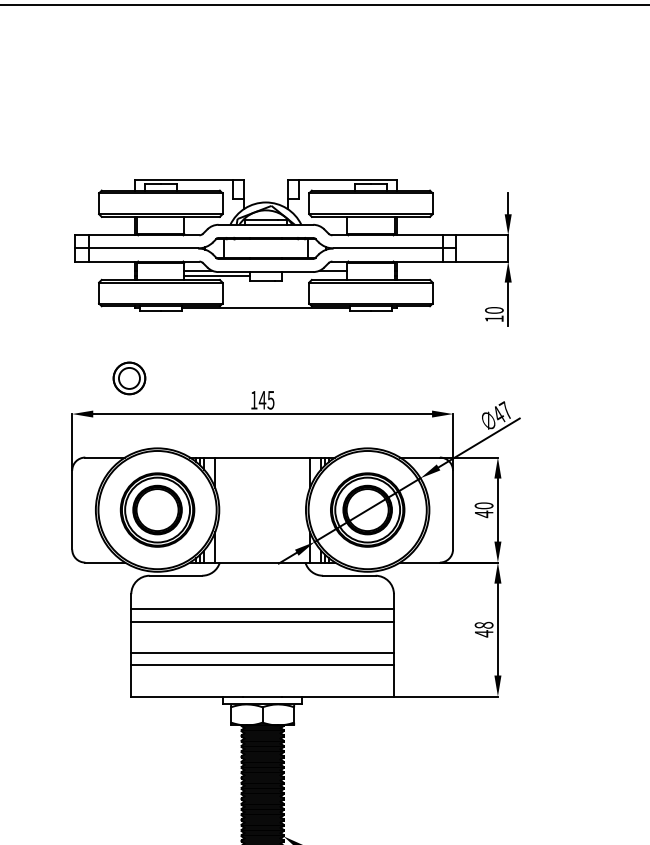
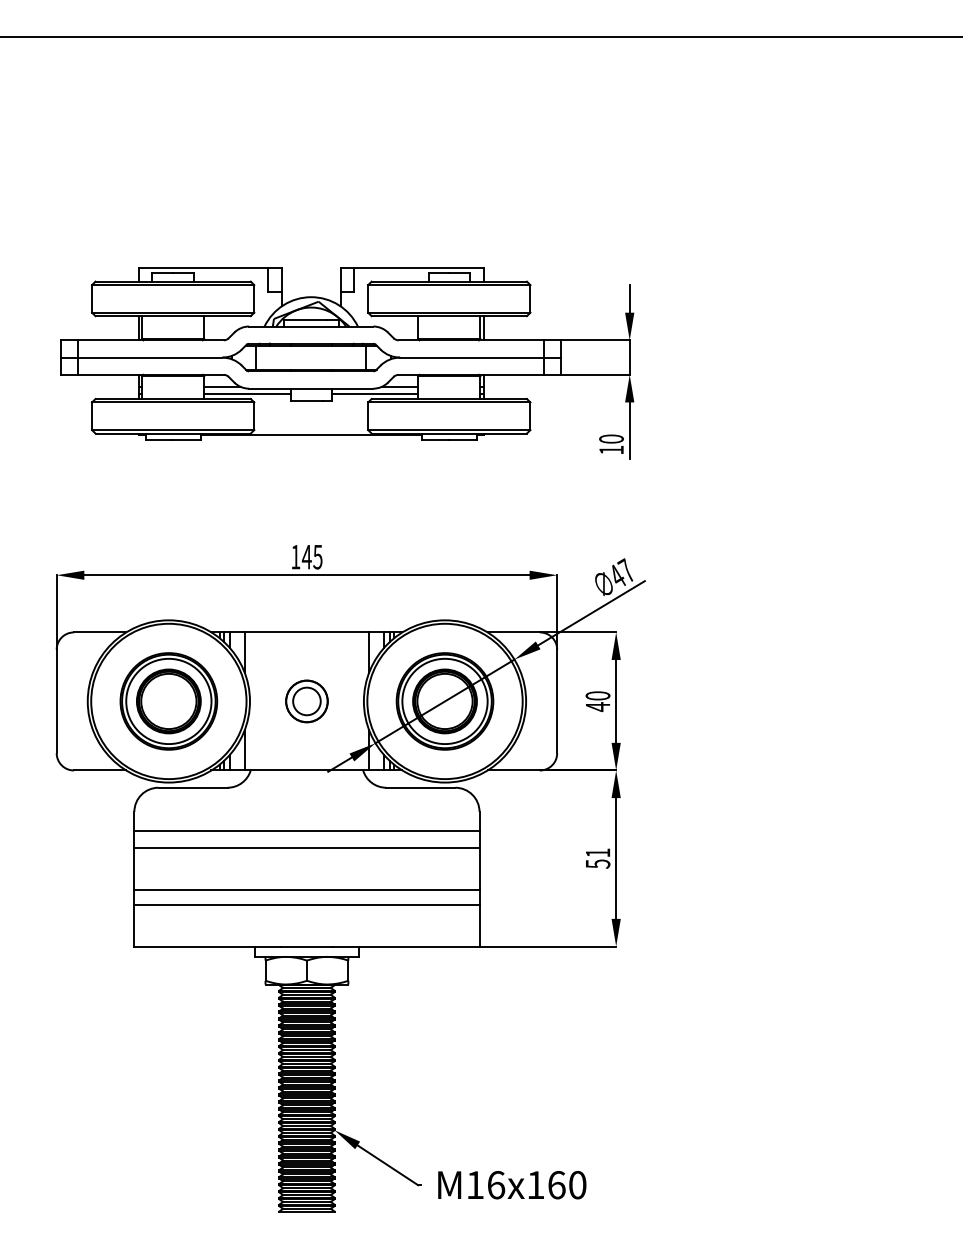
line: (314, 275) -> (374, 393), added
part: (129, 378) -> (306, 701), moved
text: (483, 629) -> (597, 858), 48 -> 51

